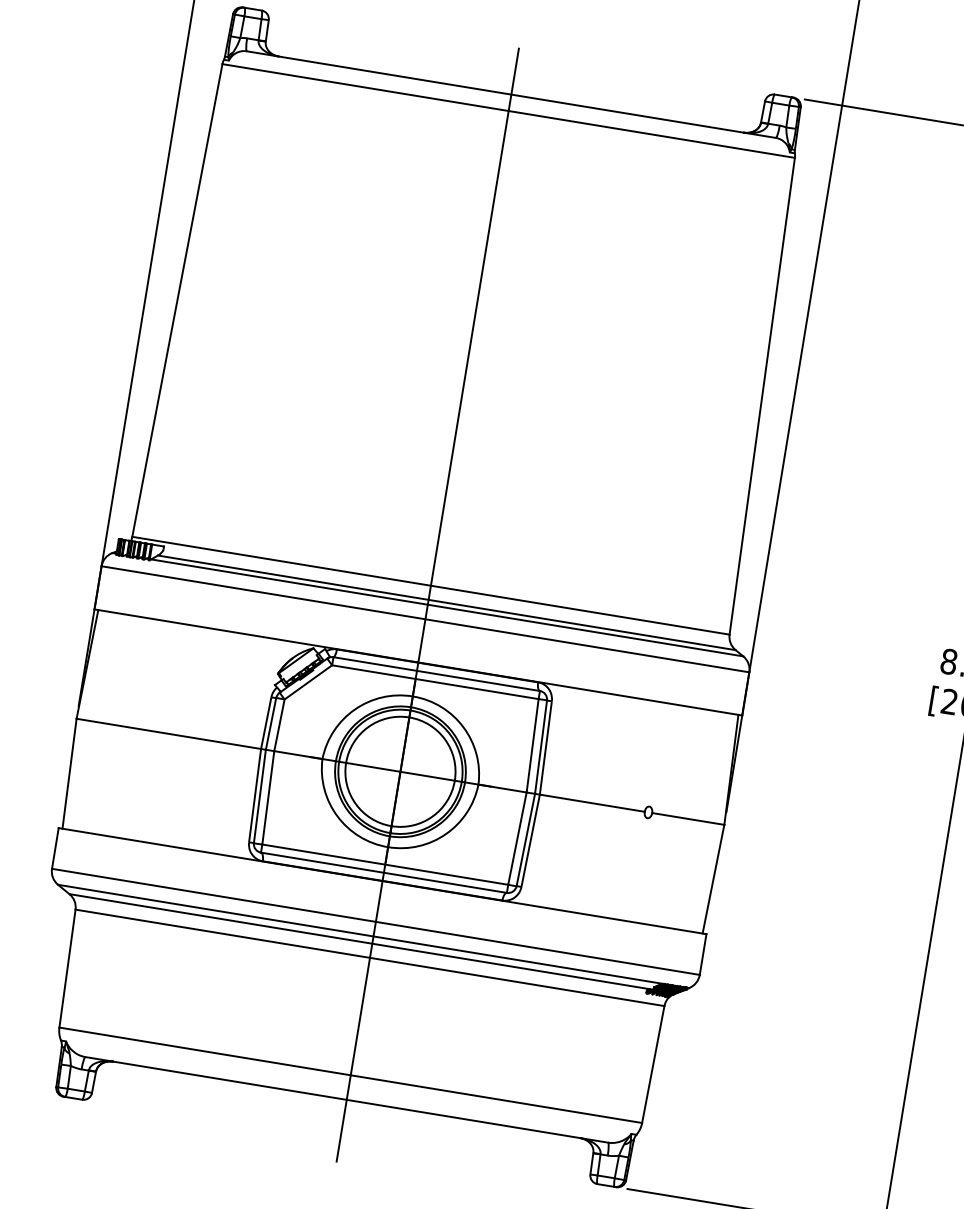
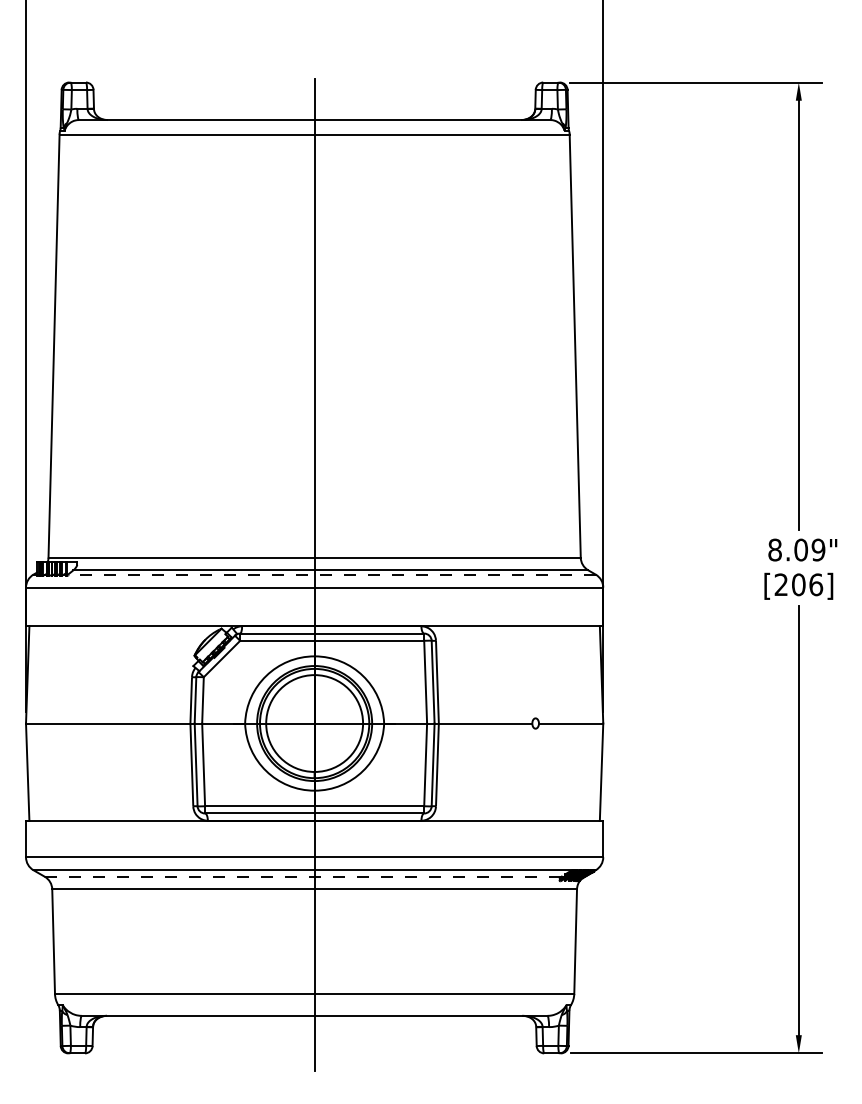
line: (446, 607) -> (331, 574), solid -> dashed
line: (359, 941) -> (303, 876), solid -> dashed

